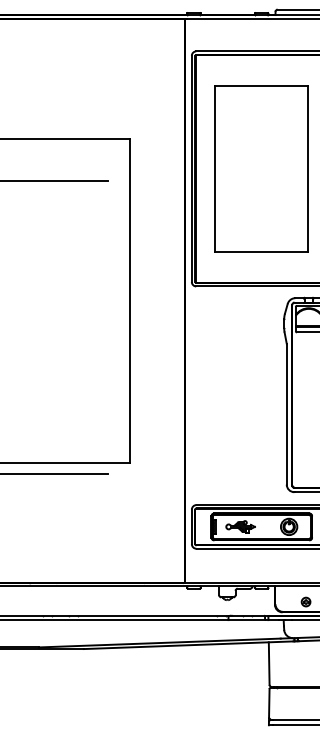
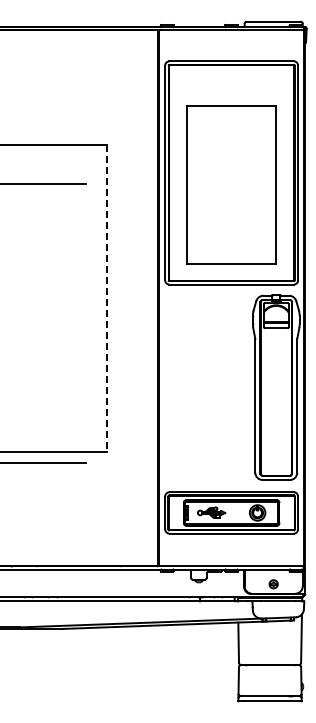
part: (261, 168) -> (231, 184), moved
line: (130, 301) -> (106, 298), solid -> dashed

